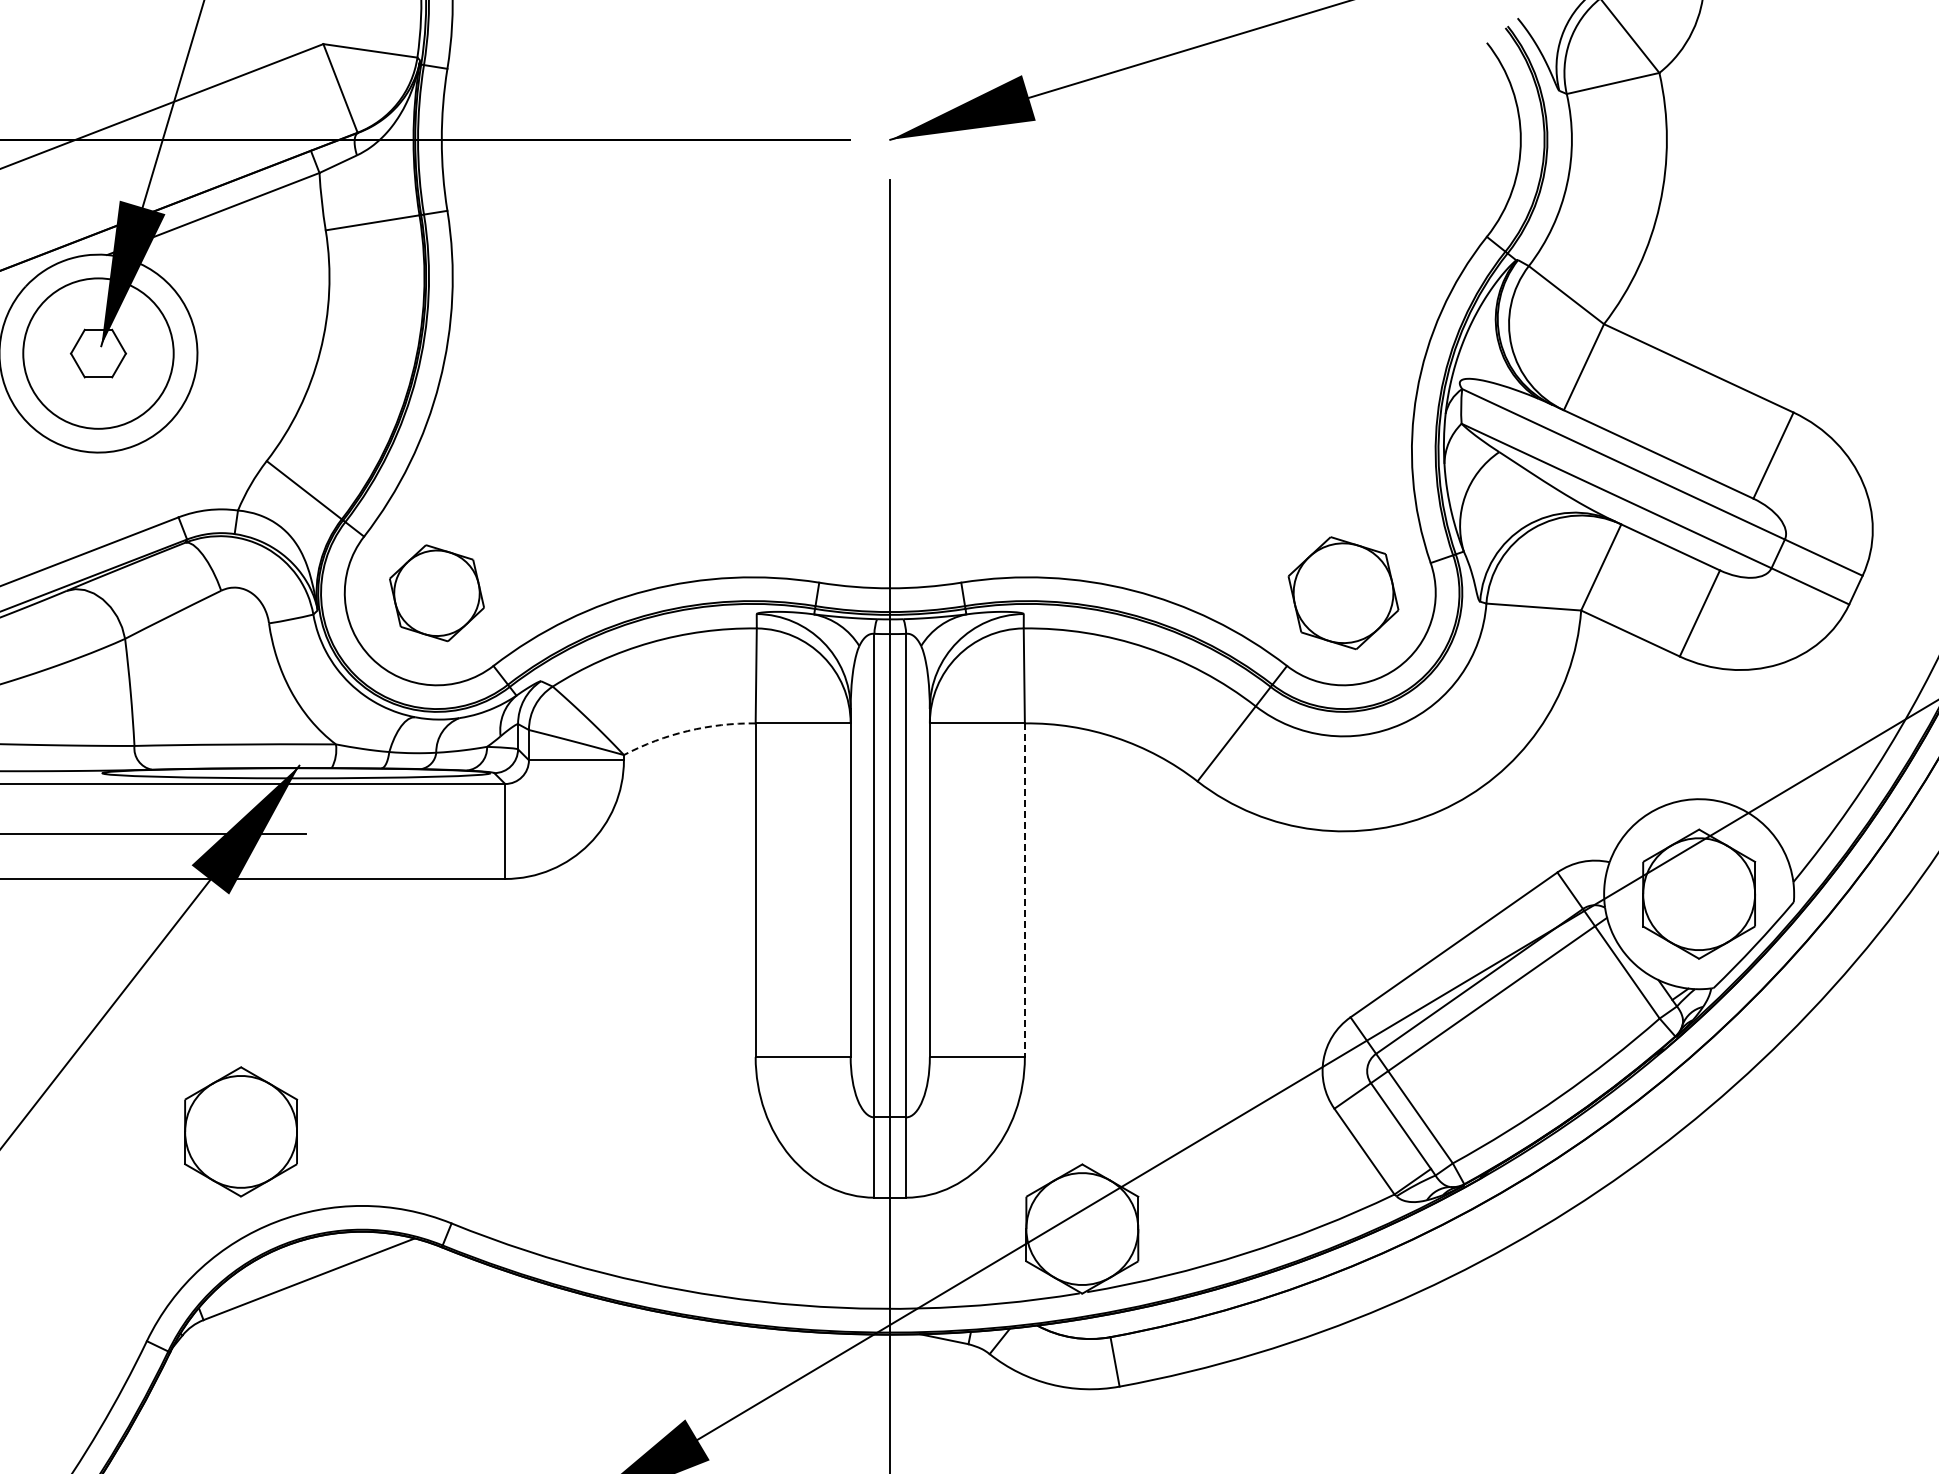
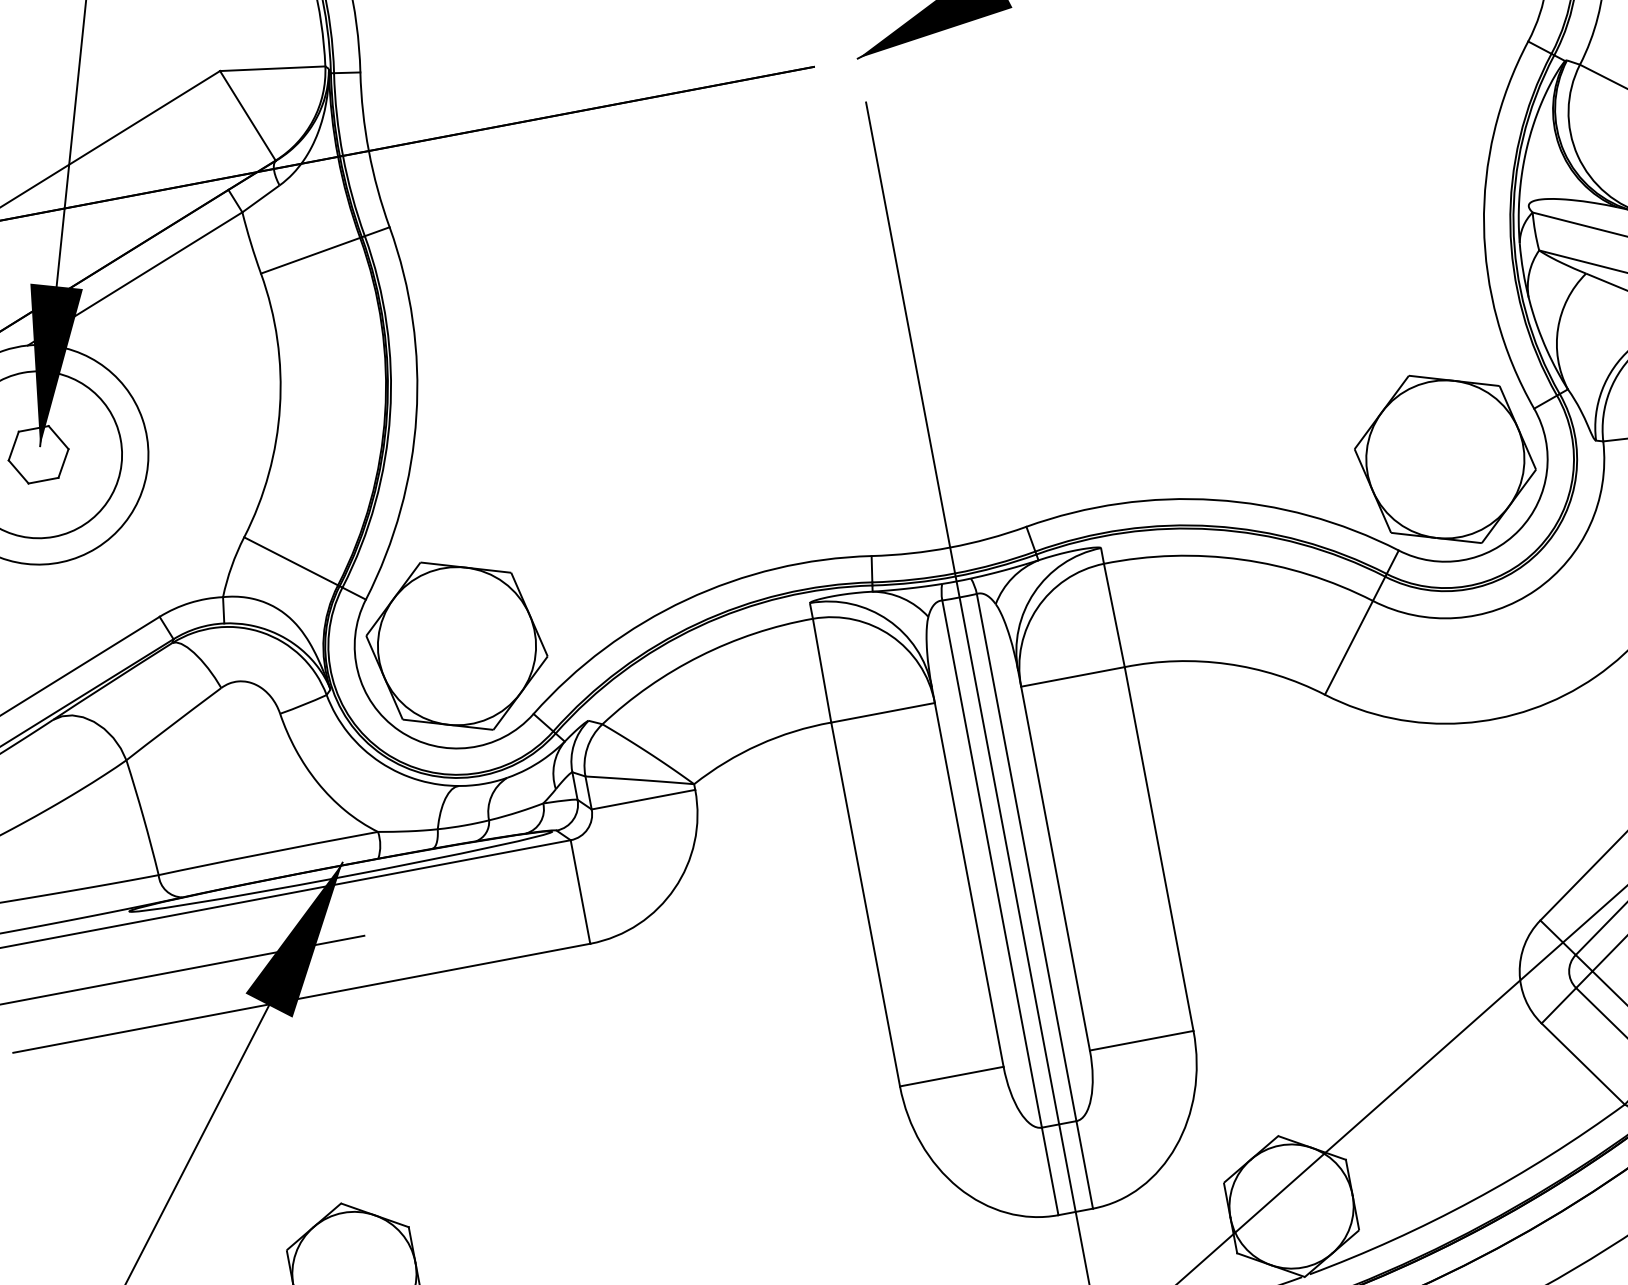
part: (436, 593) -> (456, 646), size x1.67
part: (1343, 593) -> (1445, 459), size x1.43
arc: (687, 731) -> (758, 745), dashed -> solid
line: (1024, 890) -> (1158, 849), dashed -> solid

